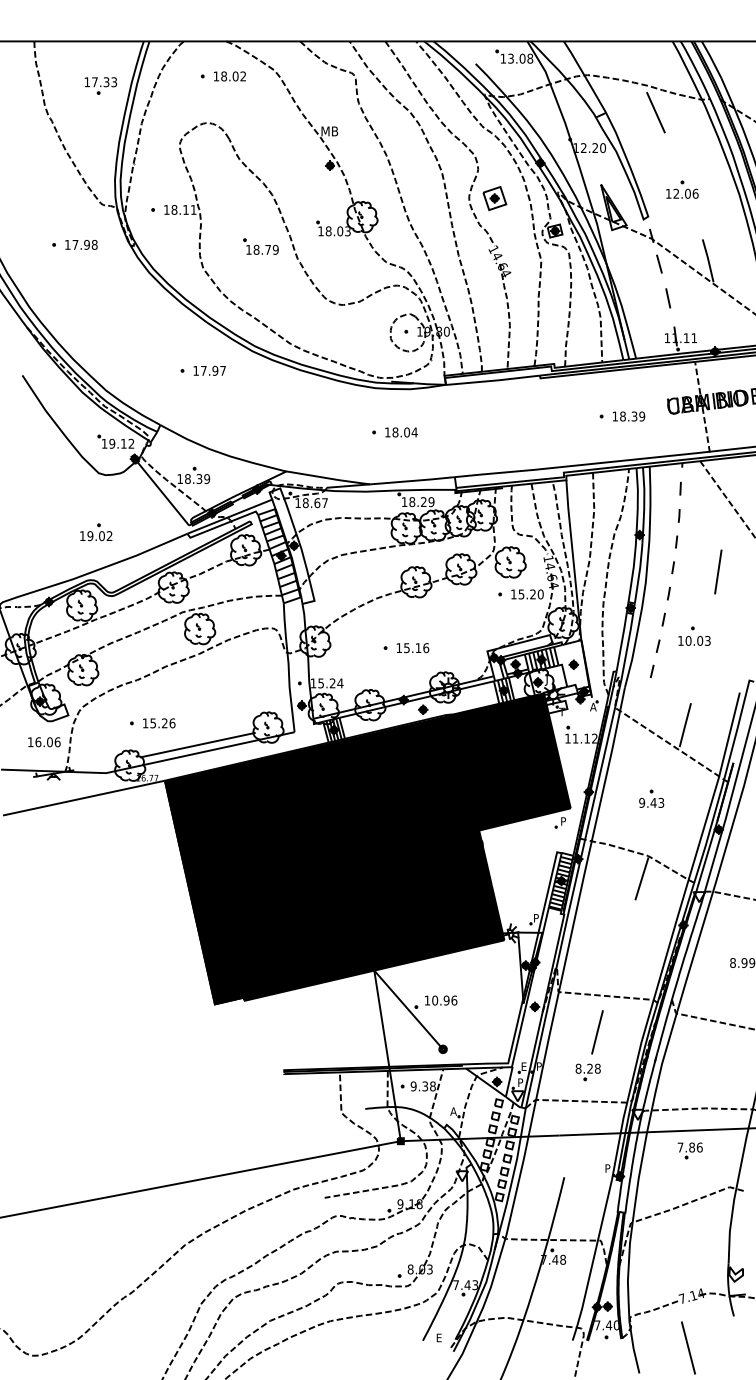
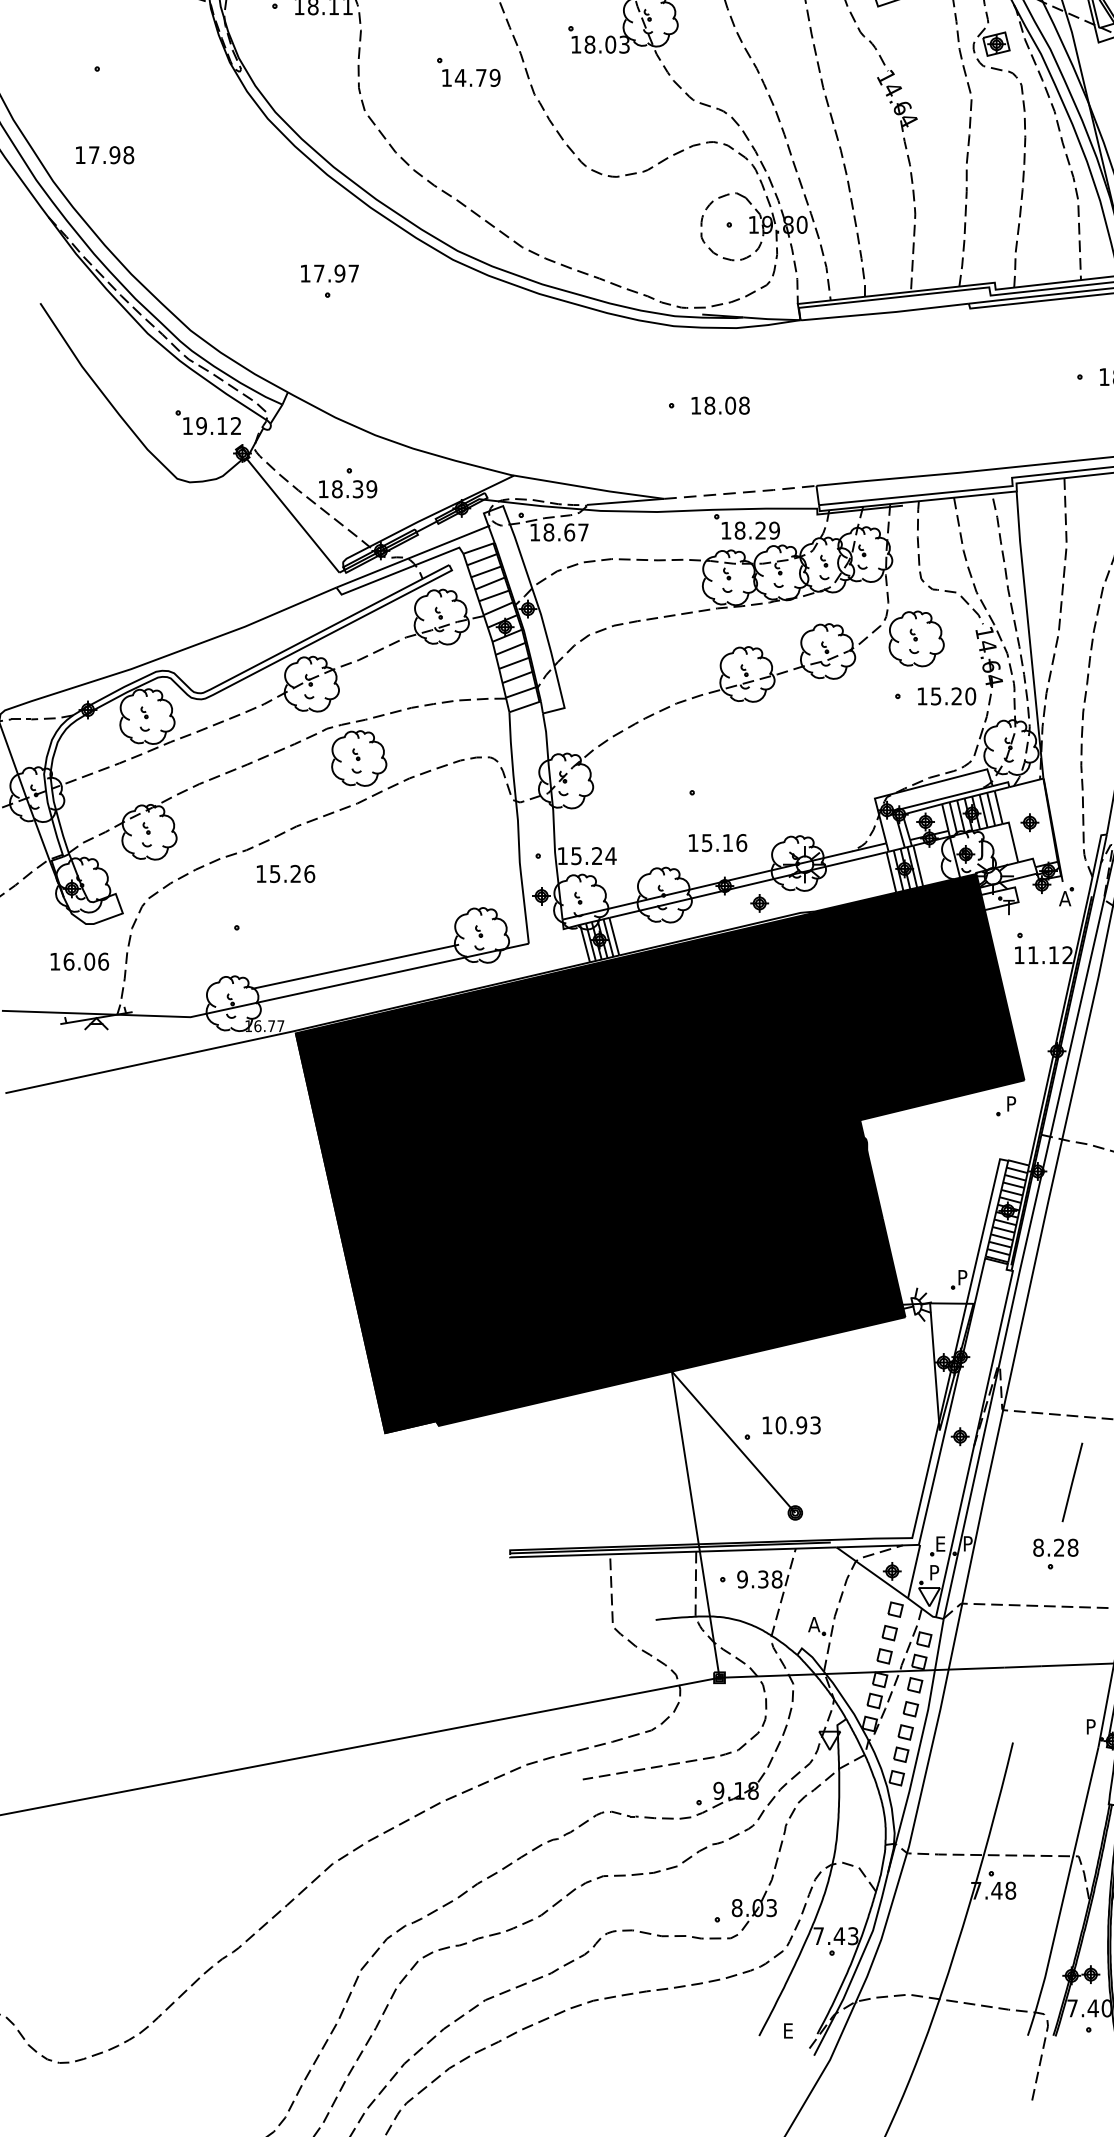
text: (81, 244) -> (105, 154), moved
text: (256, 249) -> (460, 77), 18.79 -> 14.79
text: (209, 370) -> (329, 272), moved
text: (414, 432) -> (744, 405), 18.04 -> 18.08
line: (412, 480) -> (740, 491), solid -> dashed
part: (96, 532) -> (173, 585), removed
text: (412, 648) -> (717, 843), moved
text: (159, 723) -> (286, 874), moved
text: (454, 1000) -> (815, 1425), 10.96 -> 10.93

